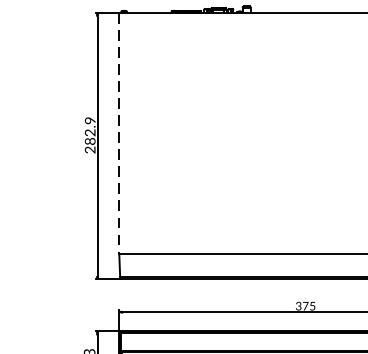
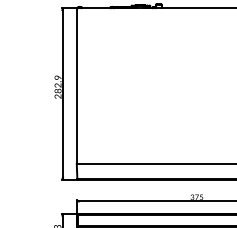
line: (118, 132) -> (76, 85), dashed -> solid

